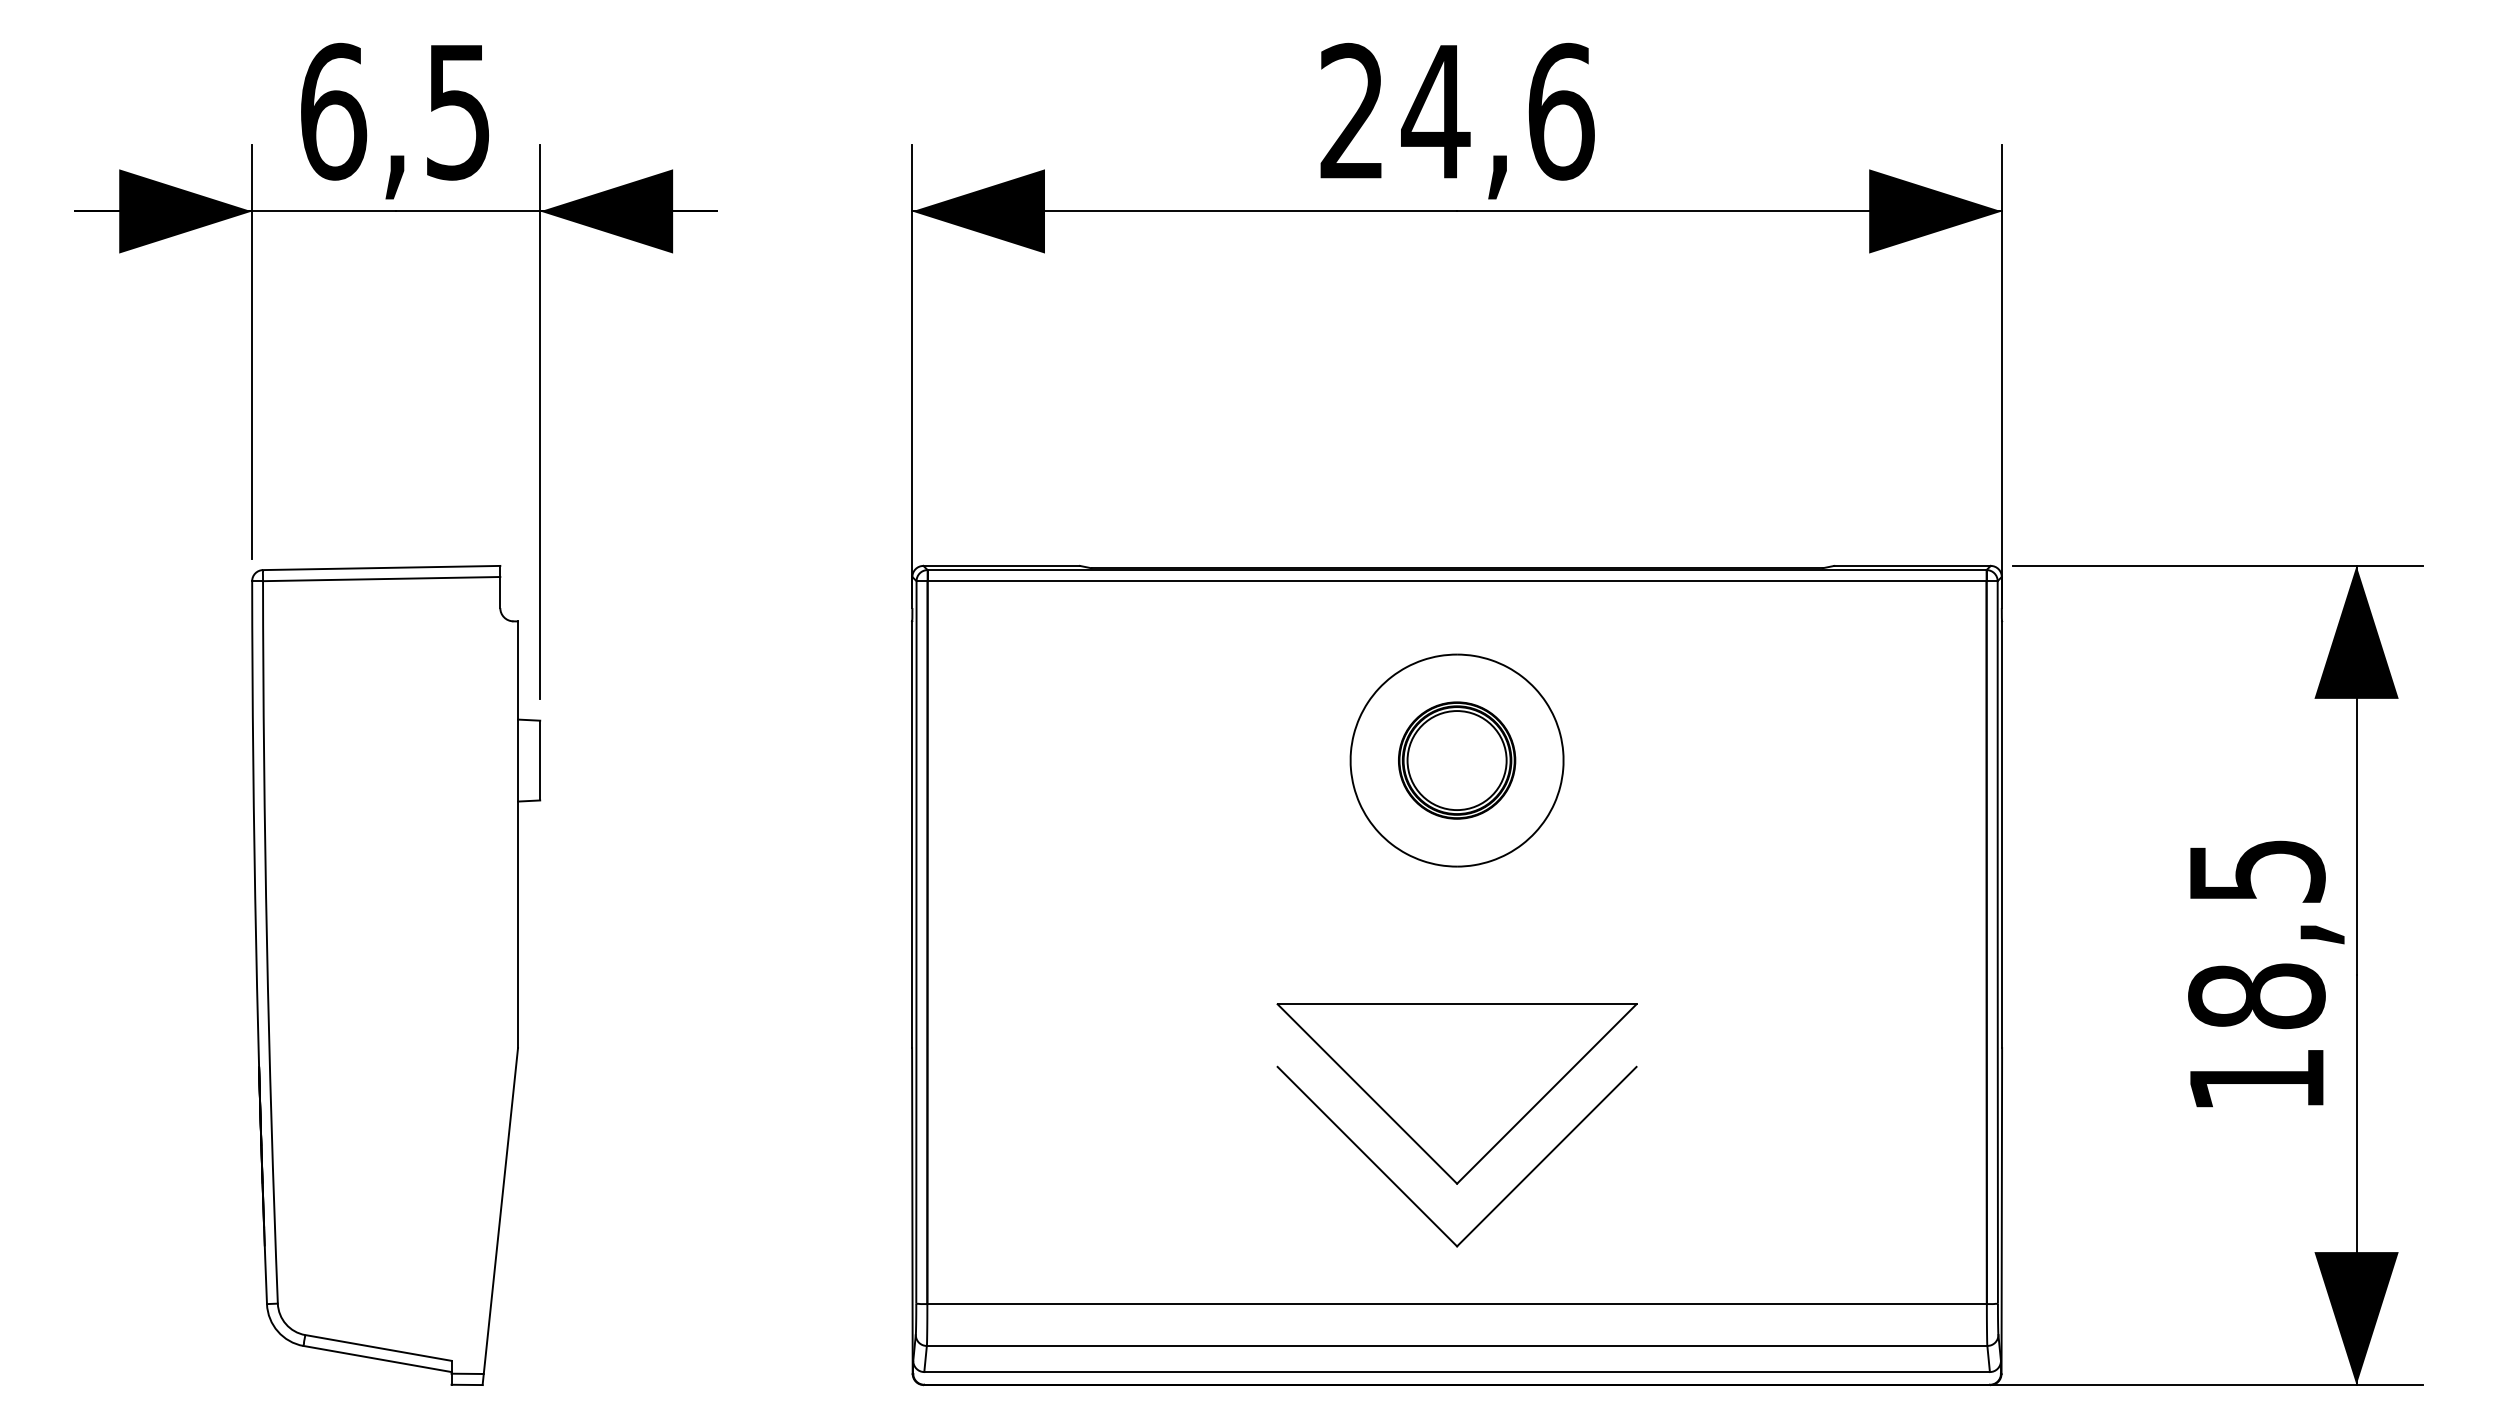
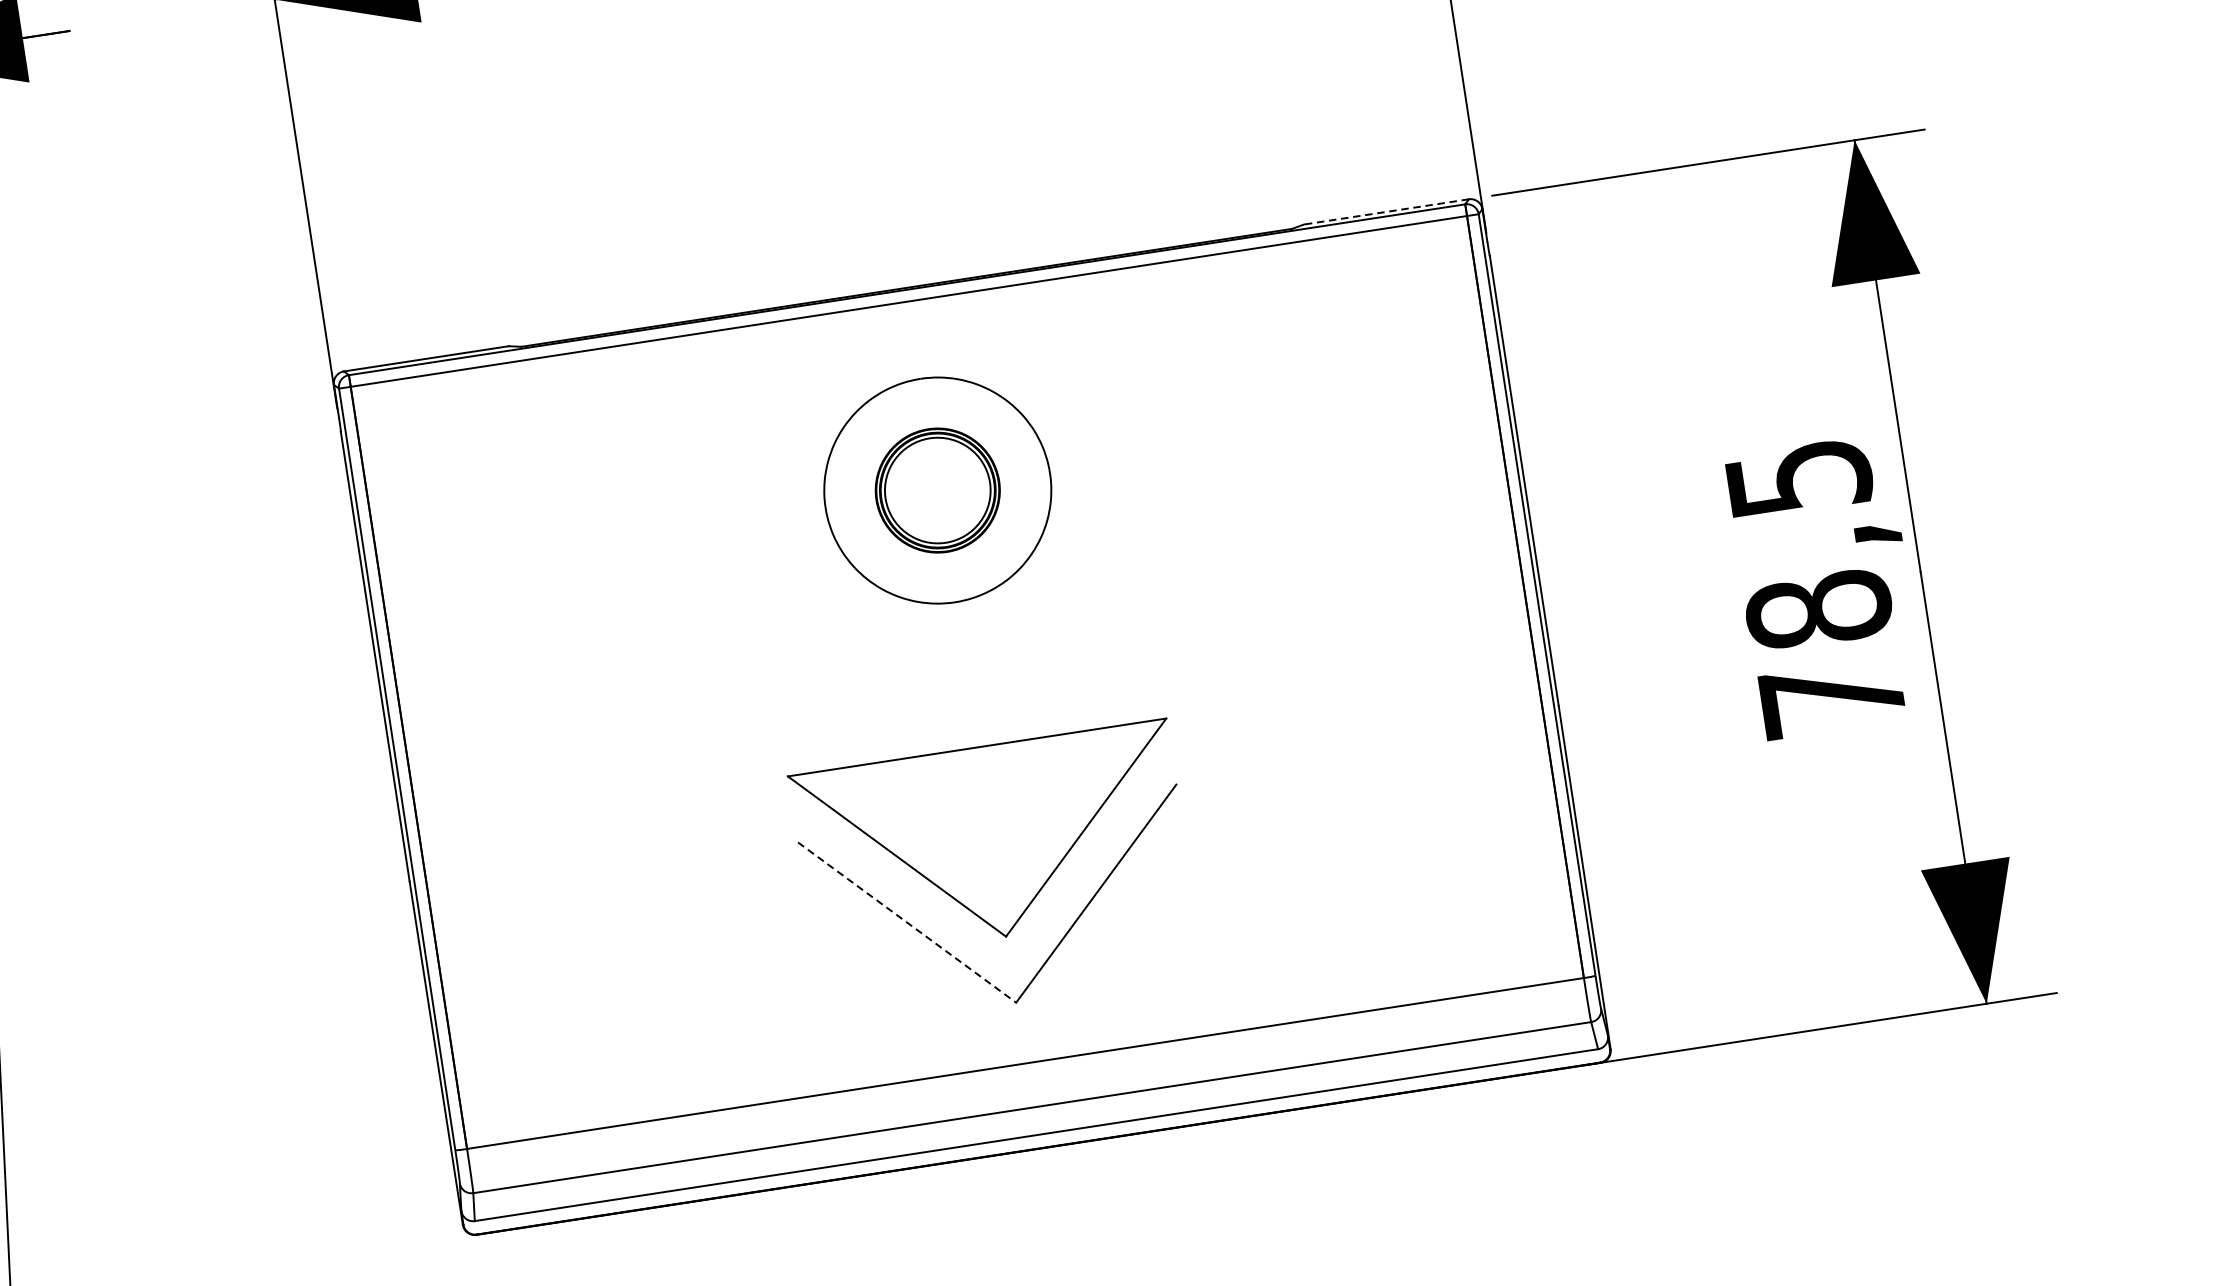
line: (1912, 565) -> (1386, 211), solid -> dashed
text: (2256, 1079) -> (1831, 697), 18,5 -> 78,5
line: (1367, 1156) -> (907, 922), solid -> dashed

